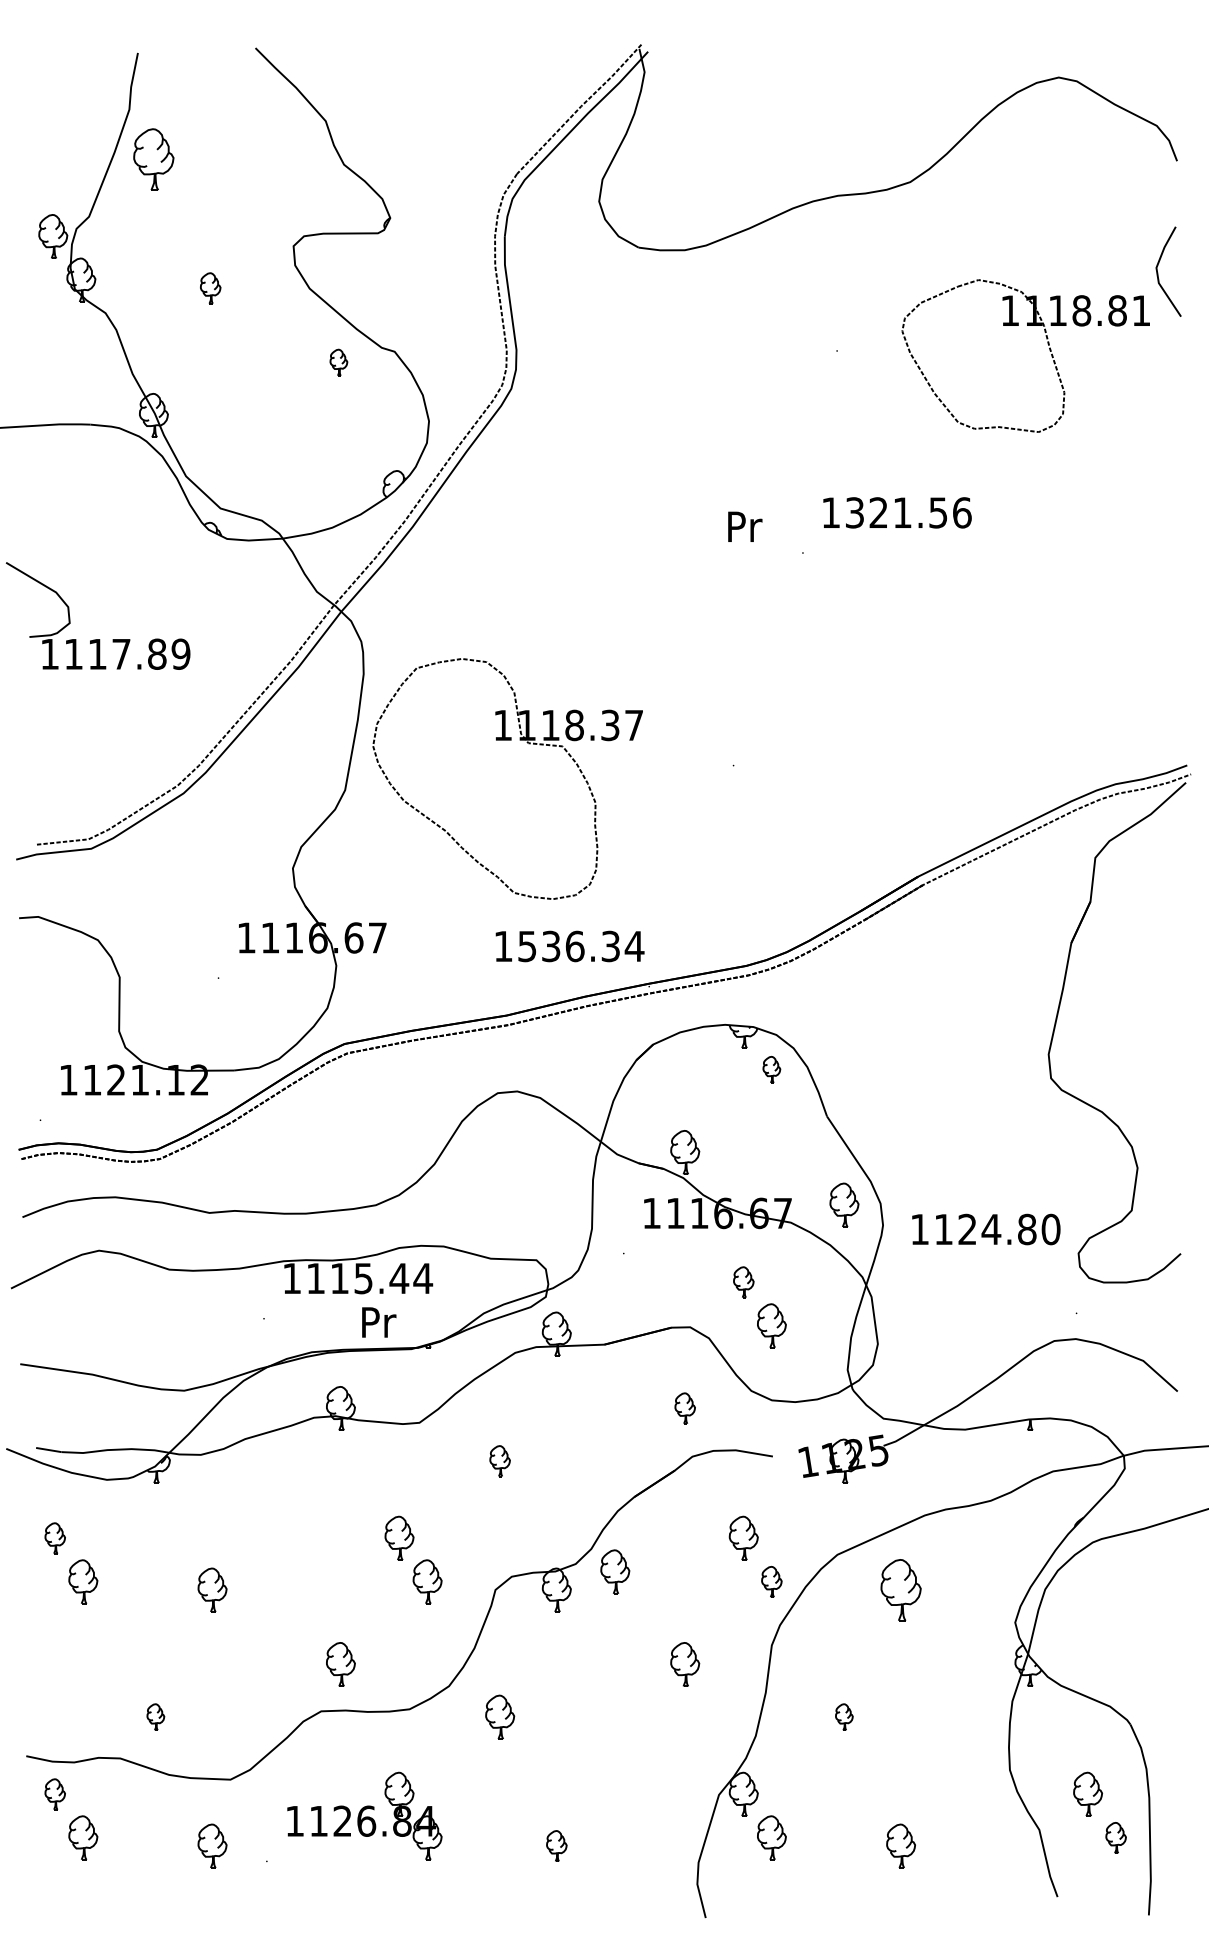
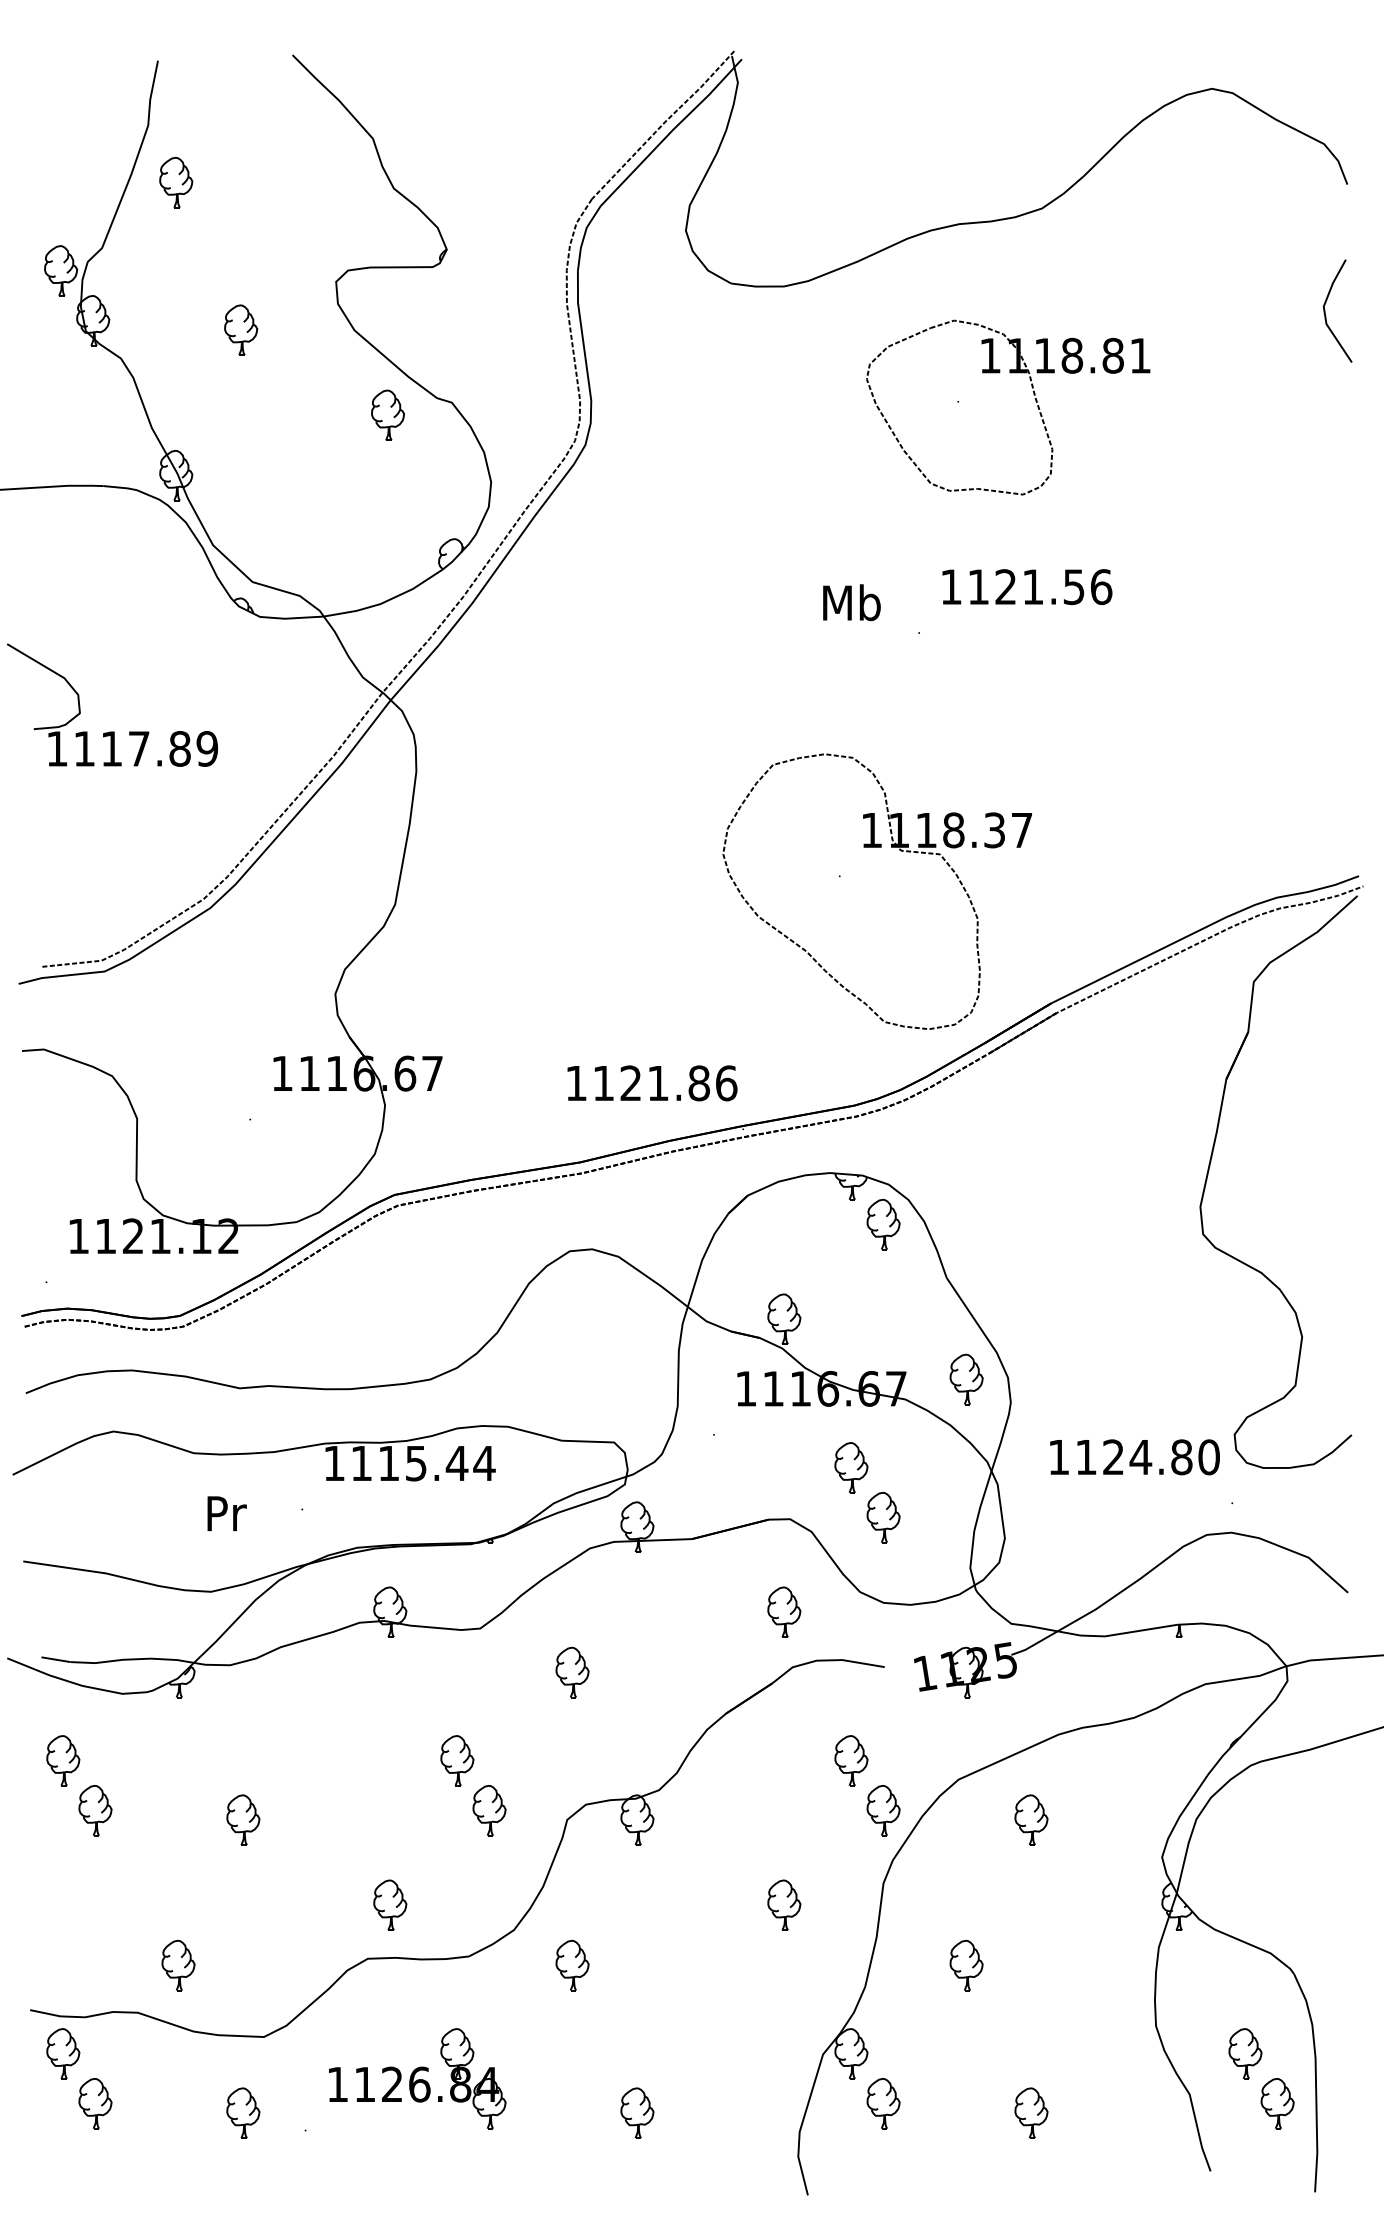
part: (154, 159) -> (176, 182), size x0.71
part: (210, 287) -> (241, 329), size x1.43
part: (1048, 348) -> (1034, 398), moved
part: (338, 362) -> (387, 414), size x1.67
text: (854, 513) -> (978, 587), 1321.56 -> 1121.56
text: (743, 526) -> (851, 602), Pr -> Mb
part: (507, 740) -> (876, 847), moved
text: (581, 946) -> (665, 1083), 1536.34 -> 1121.86
part: (771, 1069) -> (883, 1224), size x1.67
text: (985, 1229) -> (1134, 1457), moved
part: (743, 1282) -> (851, 1467), size x1.43
text: (378, 1322) -> (226, 1513), moved
part: (685, 1407) -> (784, 1611), size x1.43
part: (500, 1461) -> (572, 1672), size x1.43
part: (55, 1538) -> (63, 1760), size x1.43
part: (615, 1571) -> (704, 1798), removed
part: (771, 1581) -> (883, 1810), size x1.43
part: (901, 1589) -> (1031, 1819), size x0.71
part: (155, 1717) -> (178, 1965), size x1.67
part: (844, 1717) -> (966, 1965), size x1.67
part: (55, 1794) -> (63, 2053), size x1.43
part: (1116, 1837) -> (1277, 2103), size x1.43
part: (556, 1845) -> (637, 2112), size x1.43

